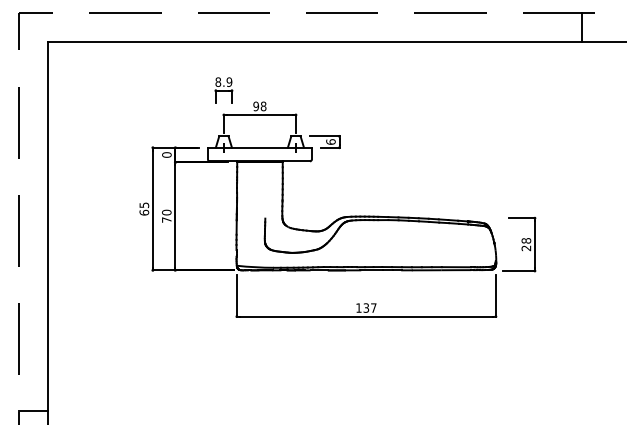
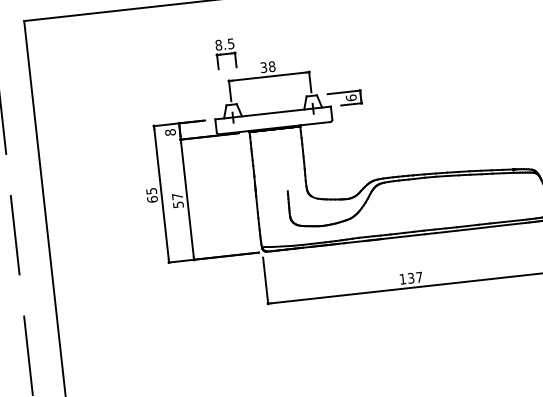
text: (229, 81) -> (231, 43), 8.9 -> 8.5
text: (256, 105) -> (264, 66), 98 -> 38
text: (166, 154) -> (170, 132), 0 -> 8
text: (166, 215) -> (177, 199), 70 -> 57

